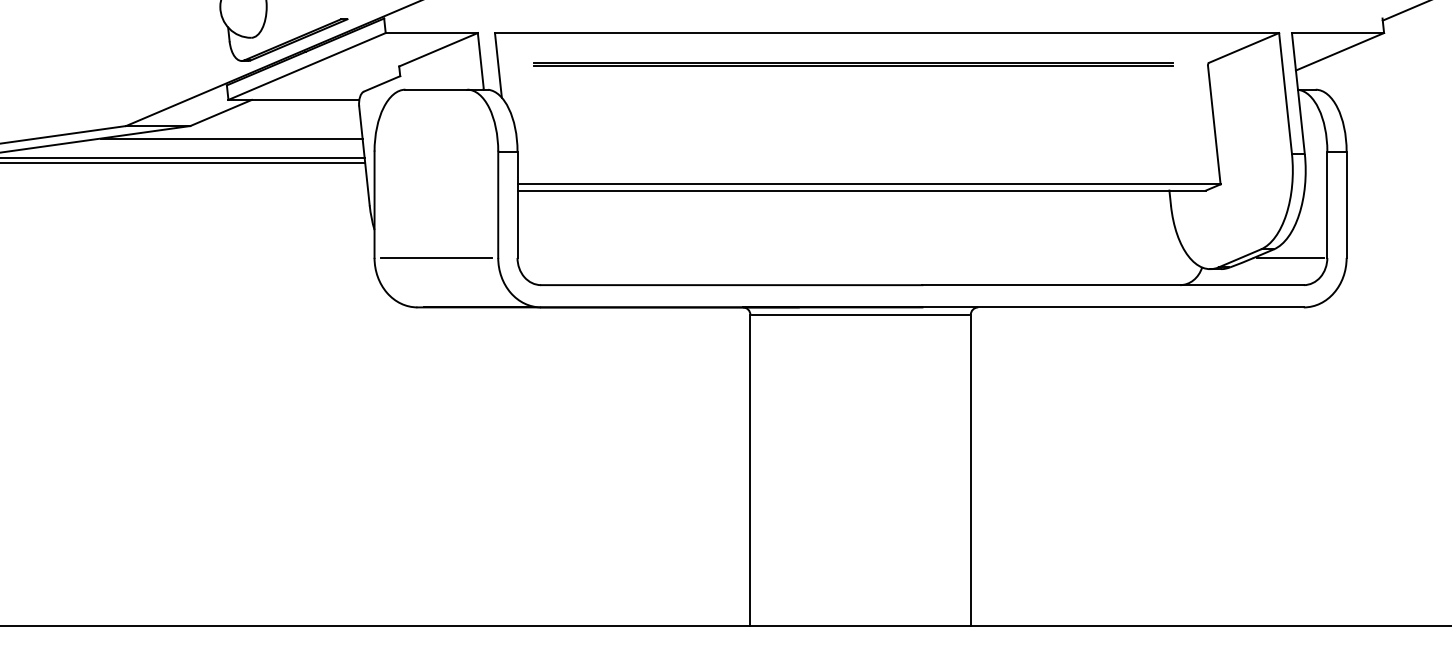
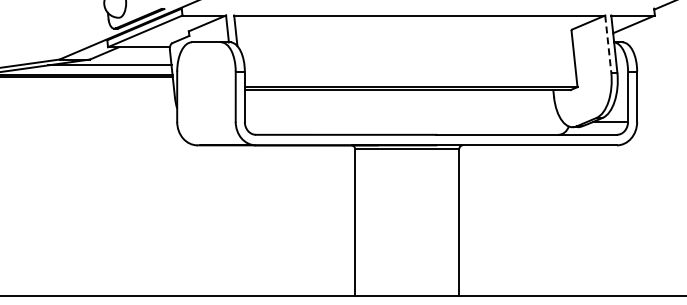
line: (852, 64) -> (403, 30), removed
line: (1286, 94) -> (608, 44), solid -> dashed
line: (436, 256) -> (206, 121), removed

